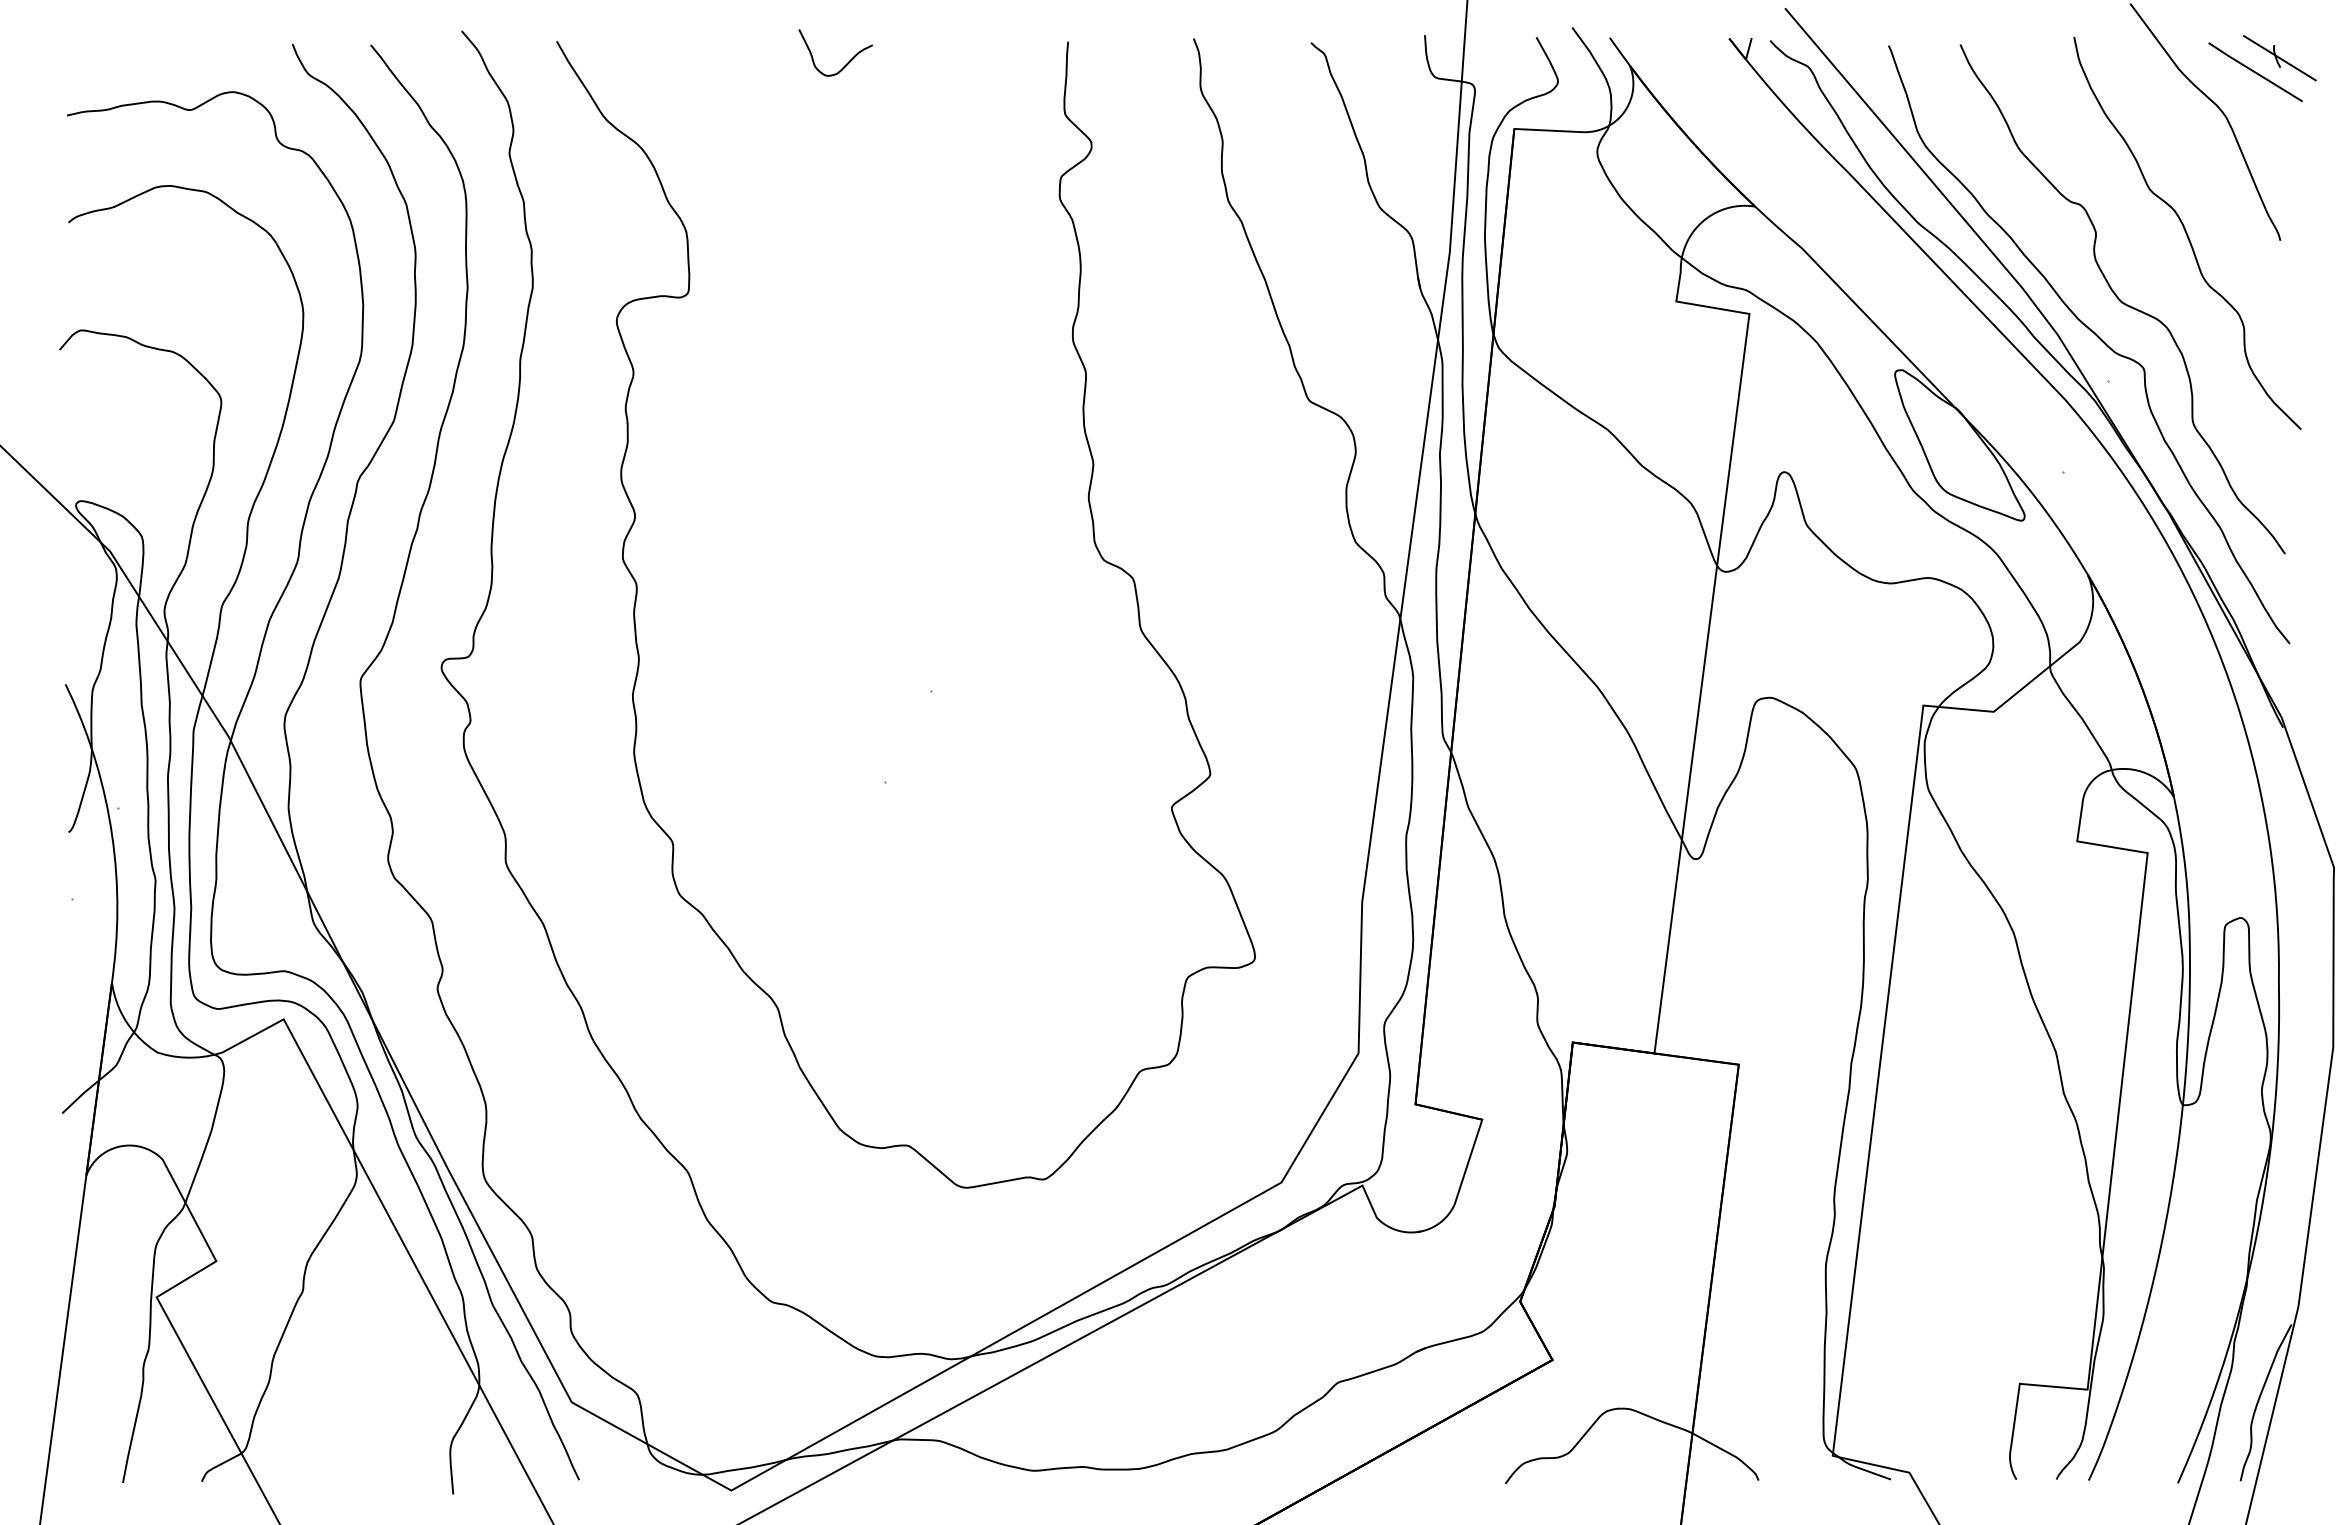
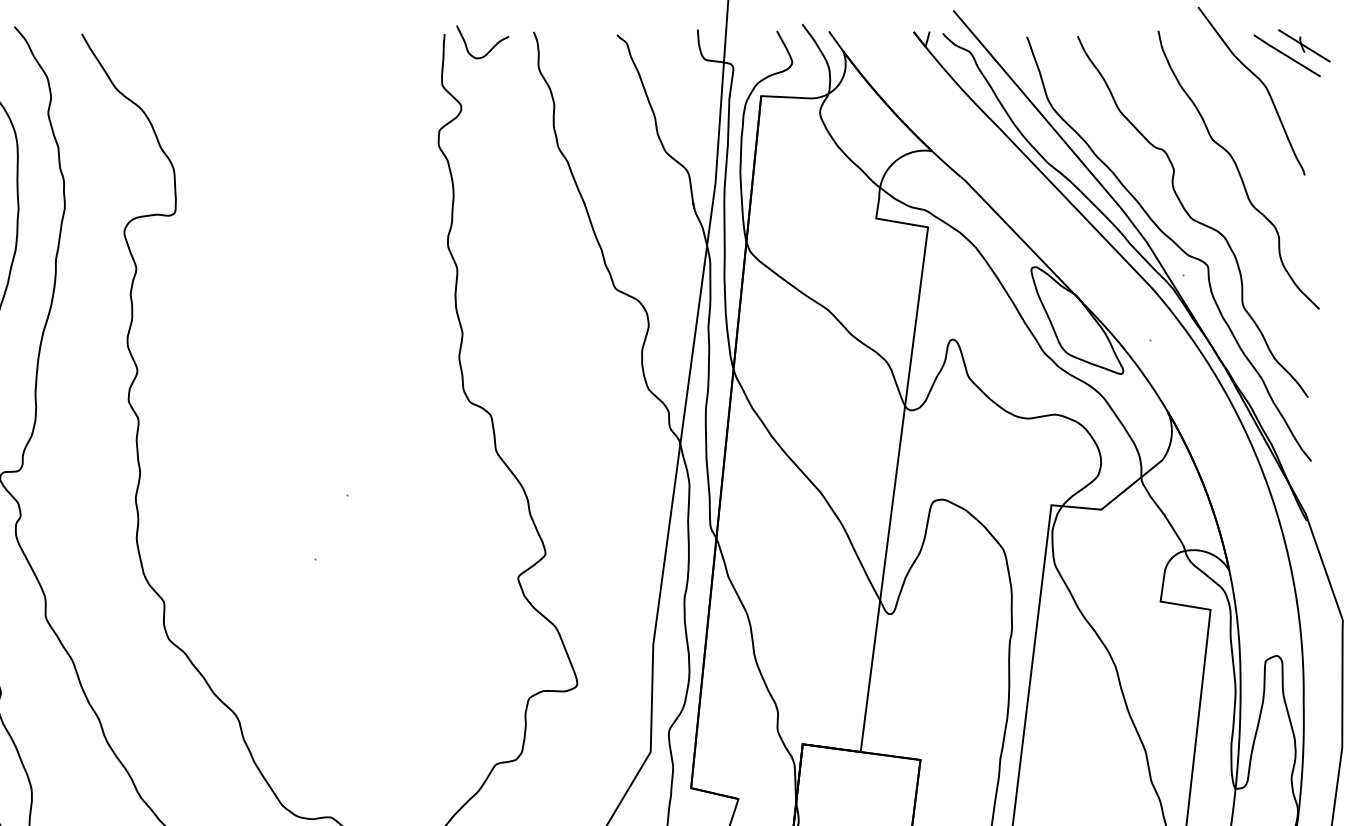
curve: (846, 63) -> (490, 49), moved

